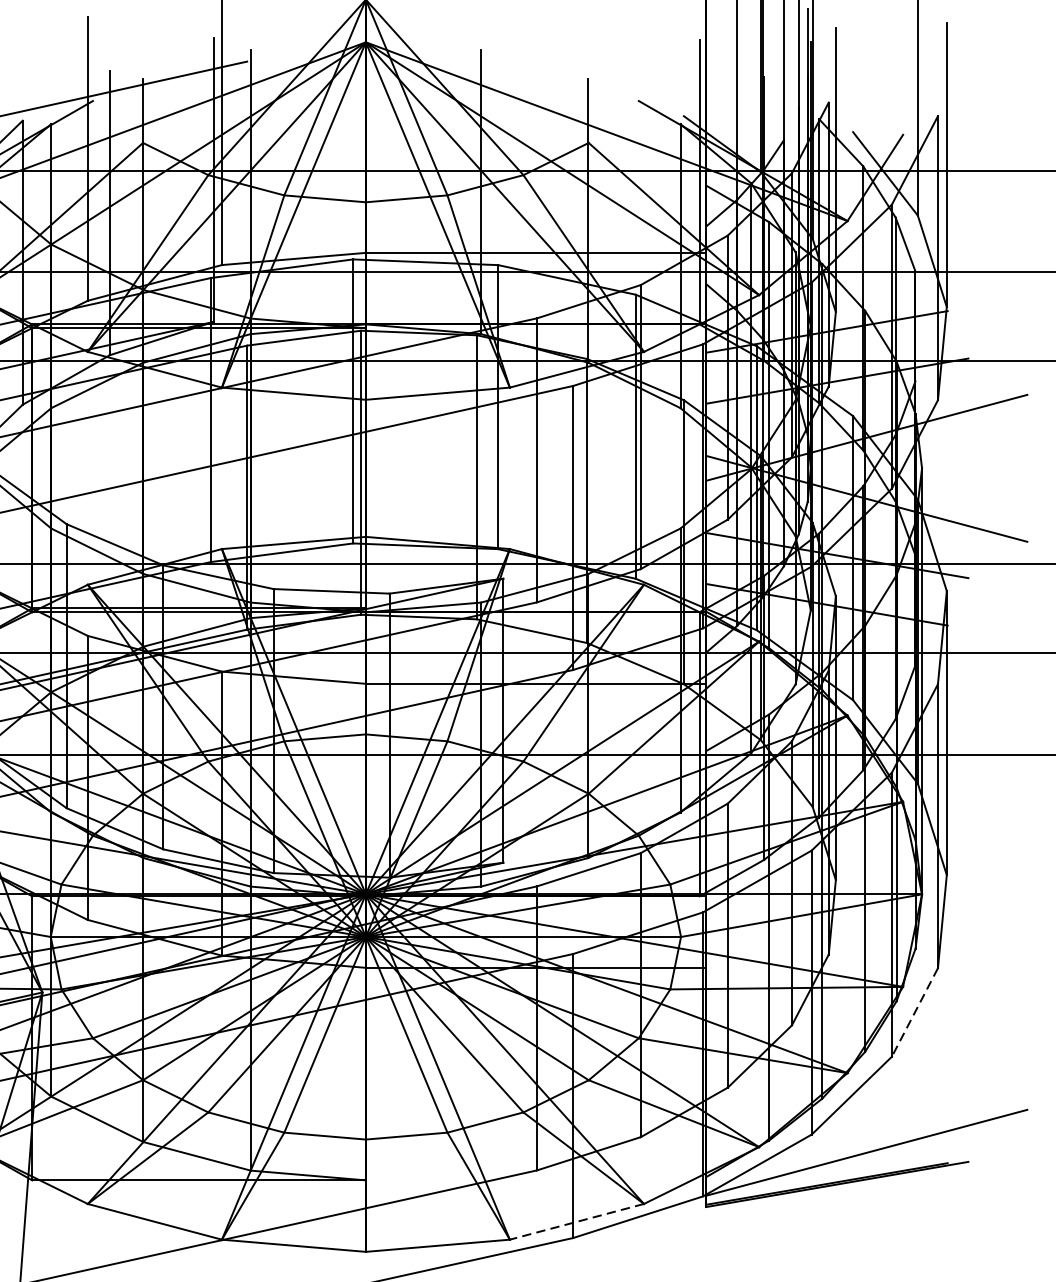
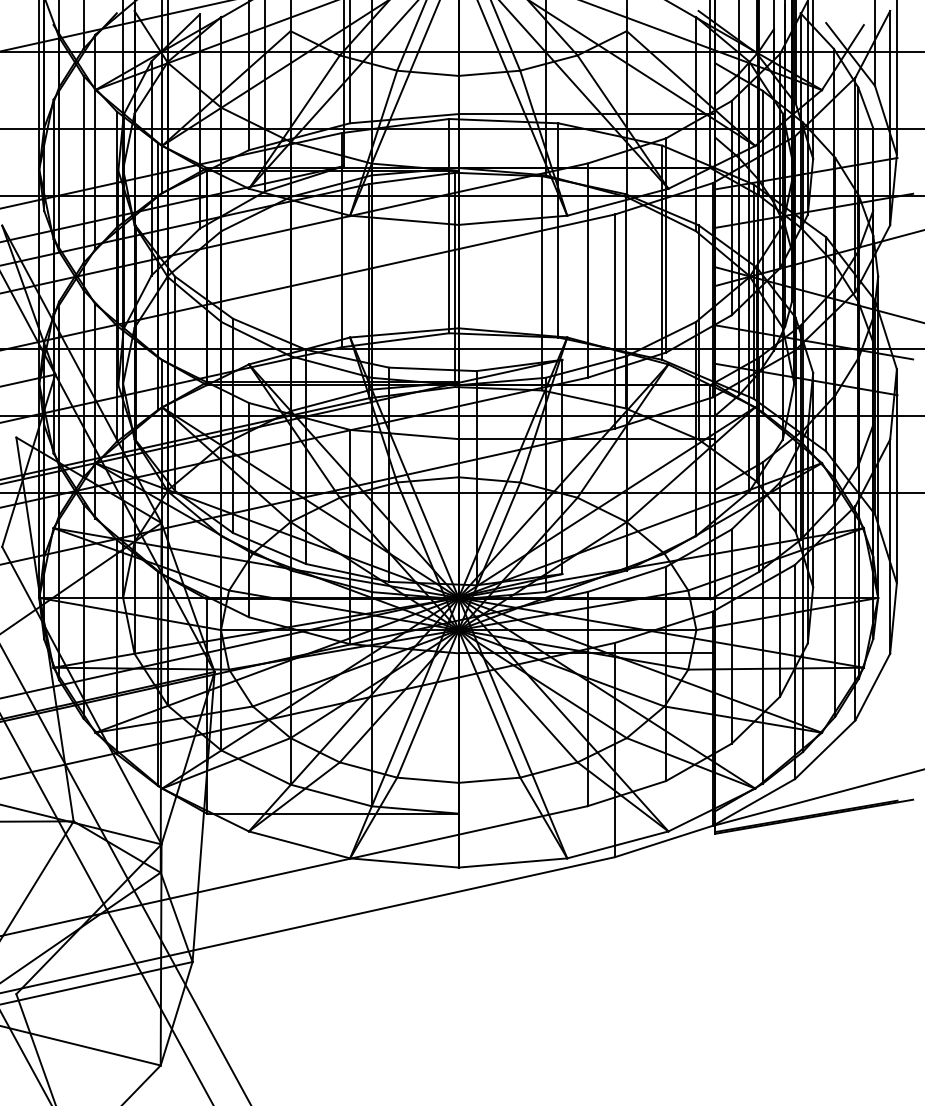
line: (914, 1013) -> (872, 687), dashed -> solid
line: (576, 1222) -> (617, 845), dashed -> solid

